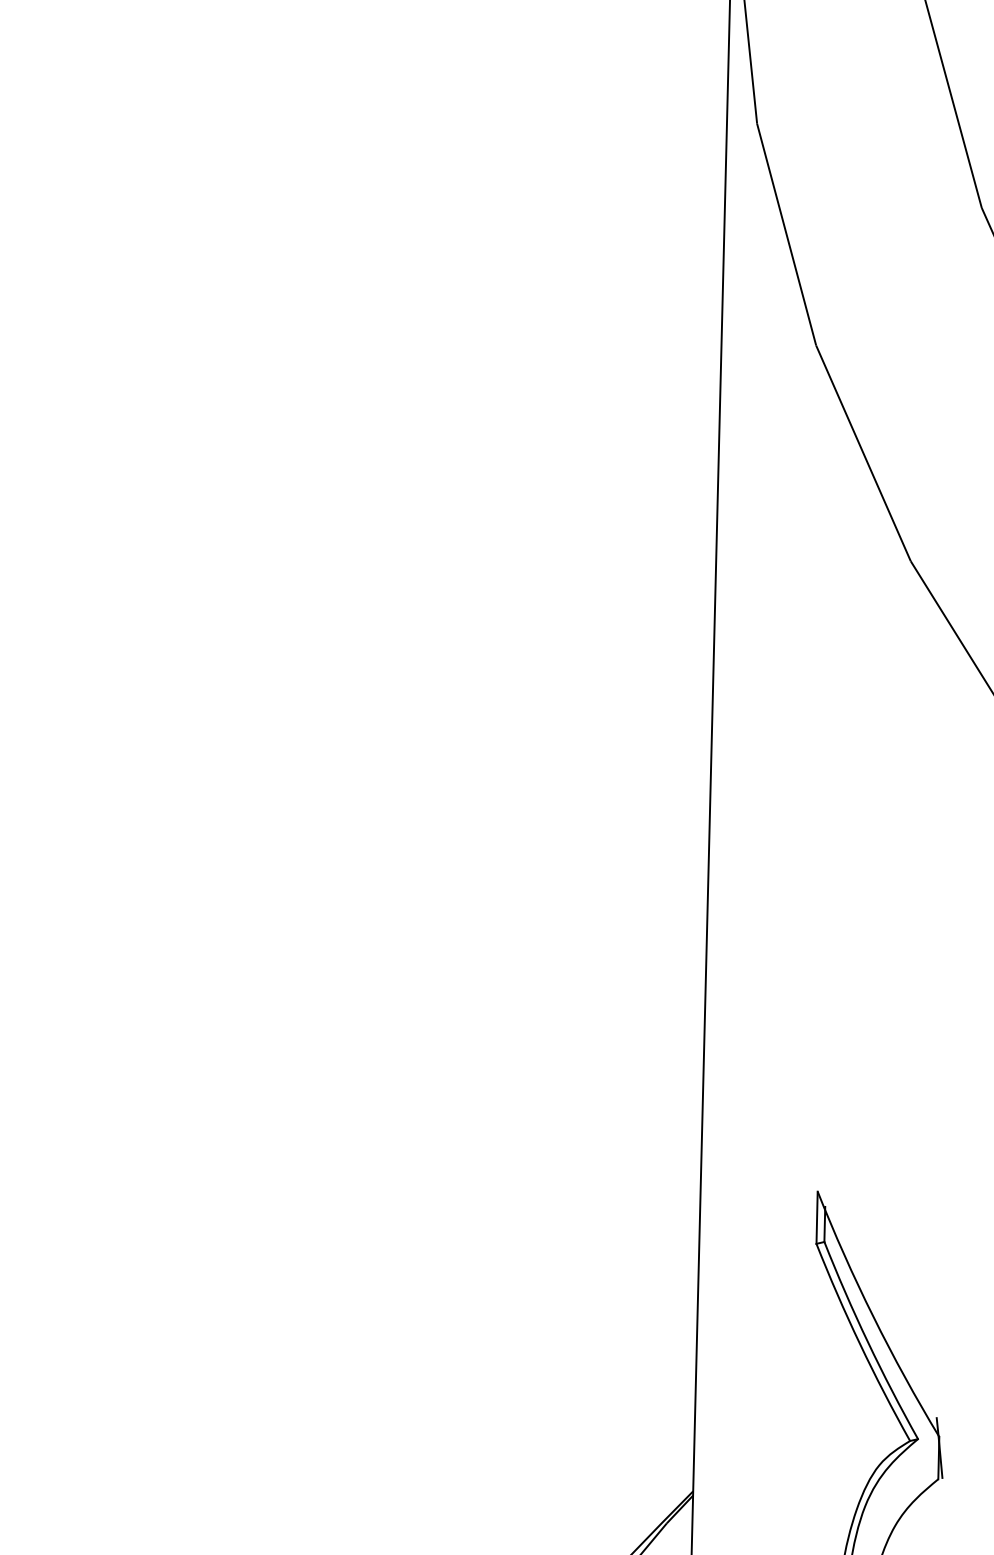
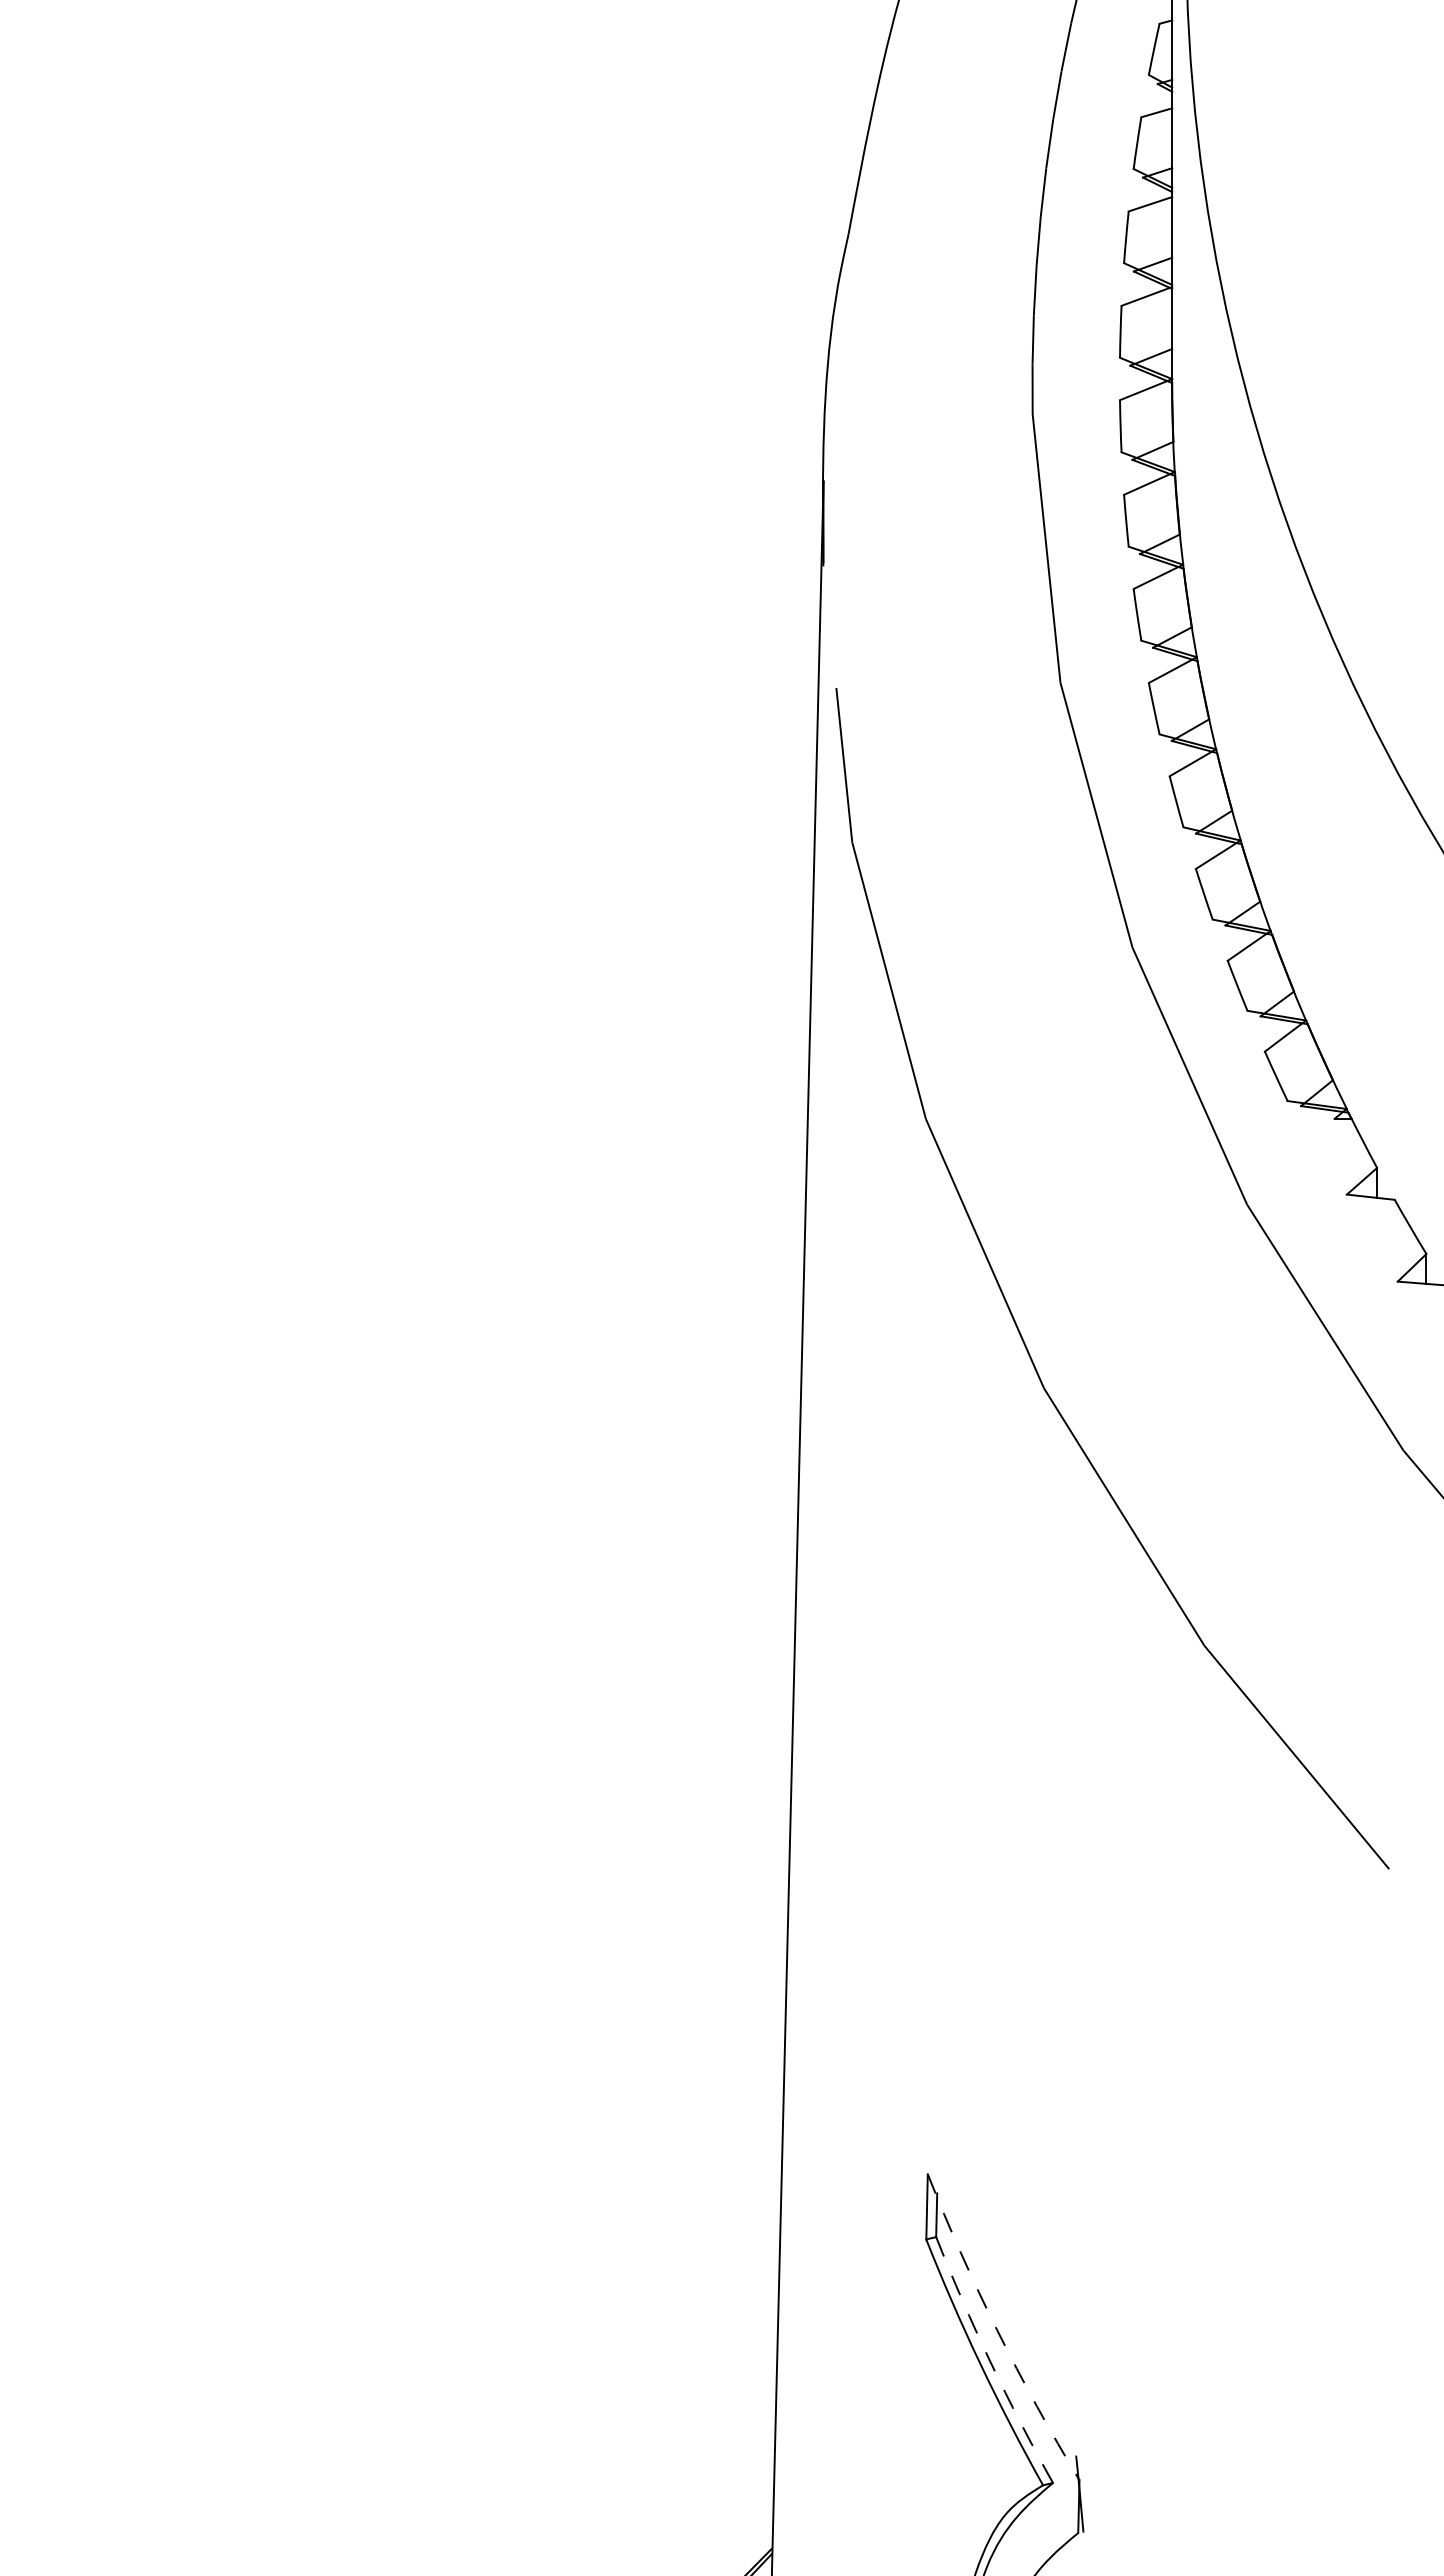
arc: (873, 1316) -> (997, 2330), solid -> dashed
arc: (867, 1341) -> (990, 2361), solid -> dashed

